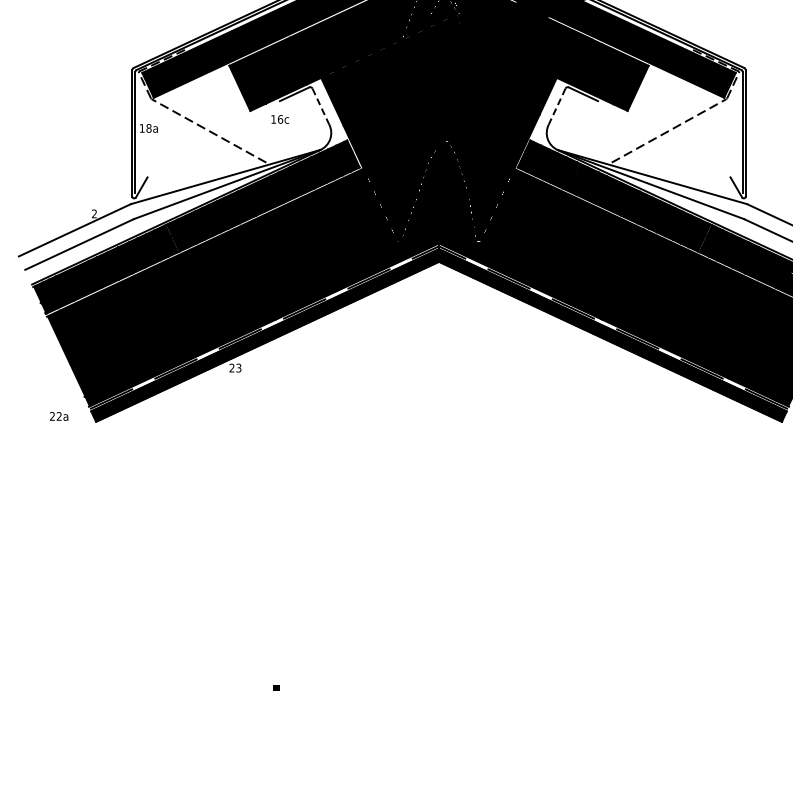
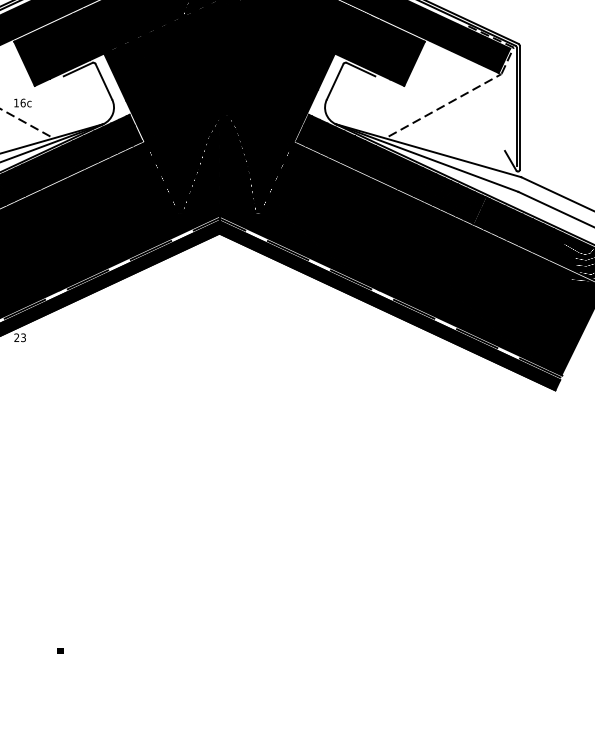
line: (320, 106) -> (103, 81), dashed -> solid
line: (557, 106) -> (335, 81), dashed -> solid
text: (279, 119) -> (22, 103), moved

